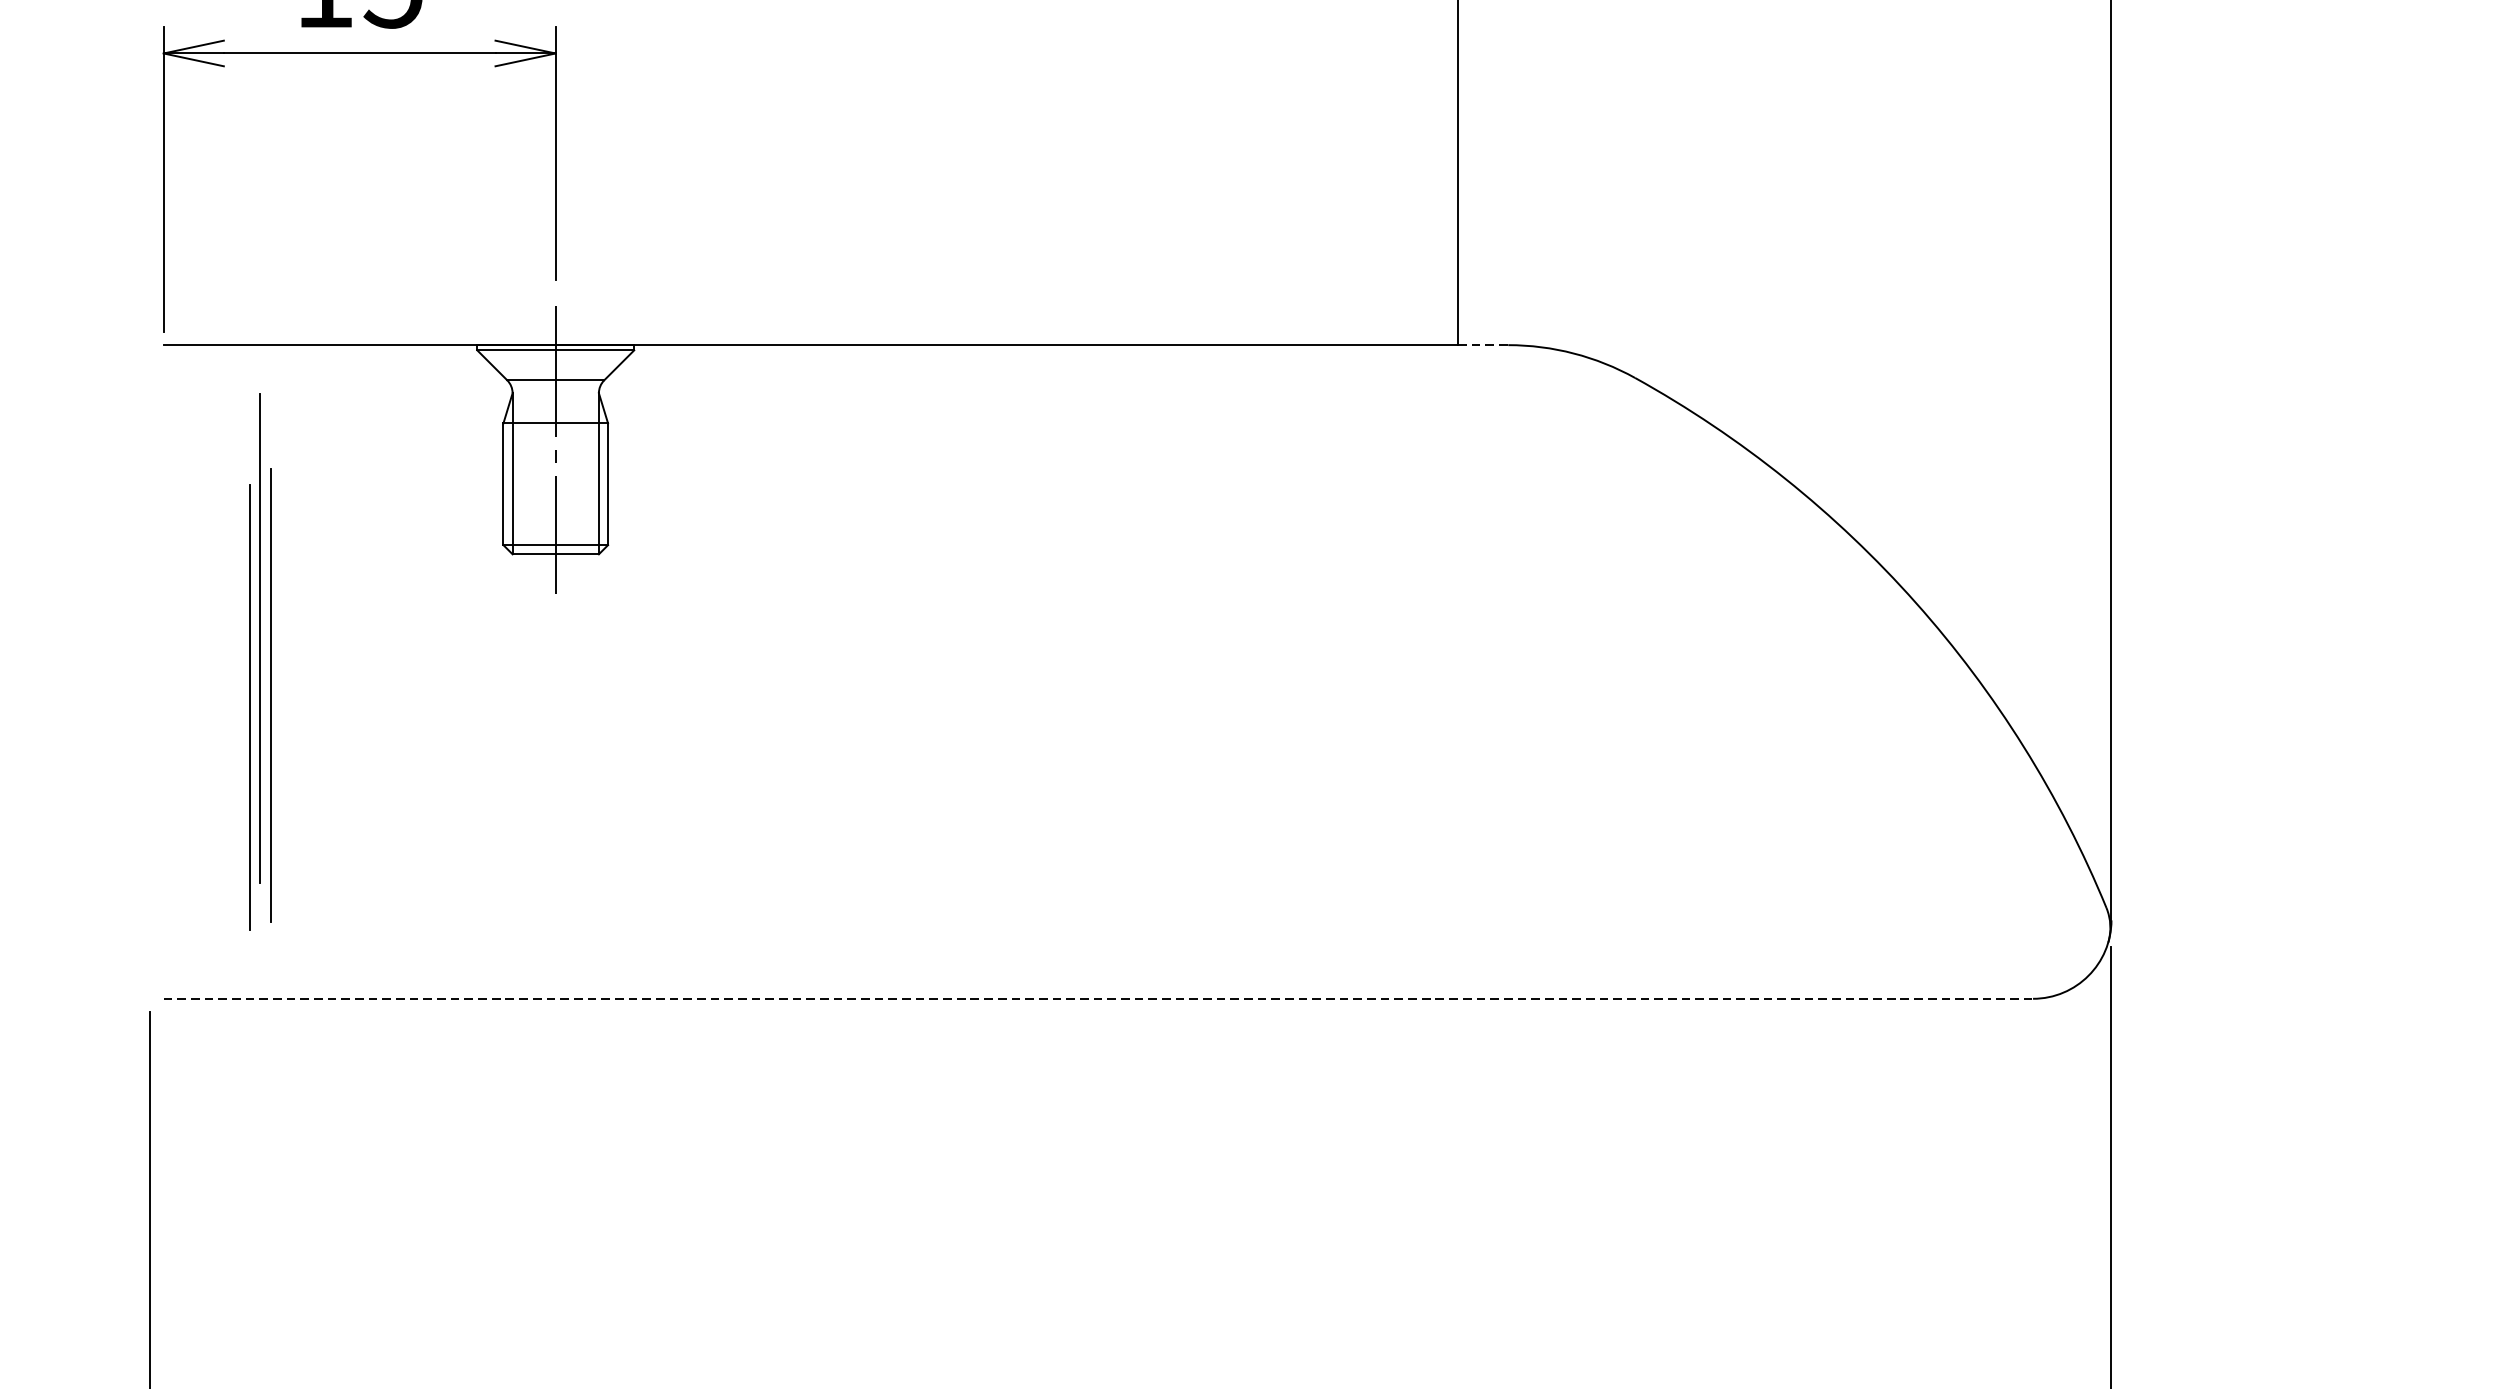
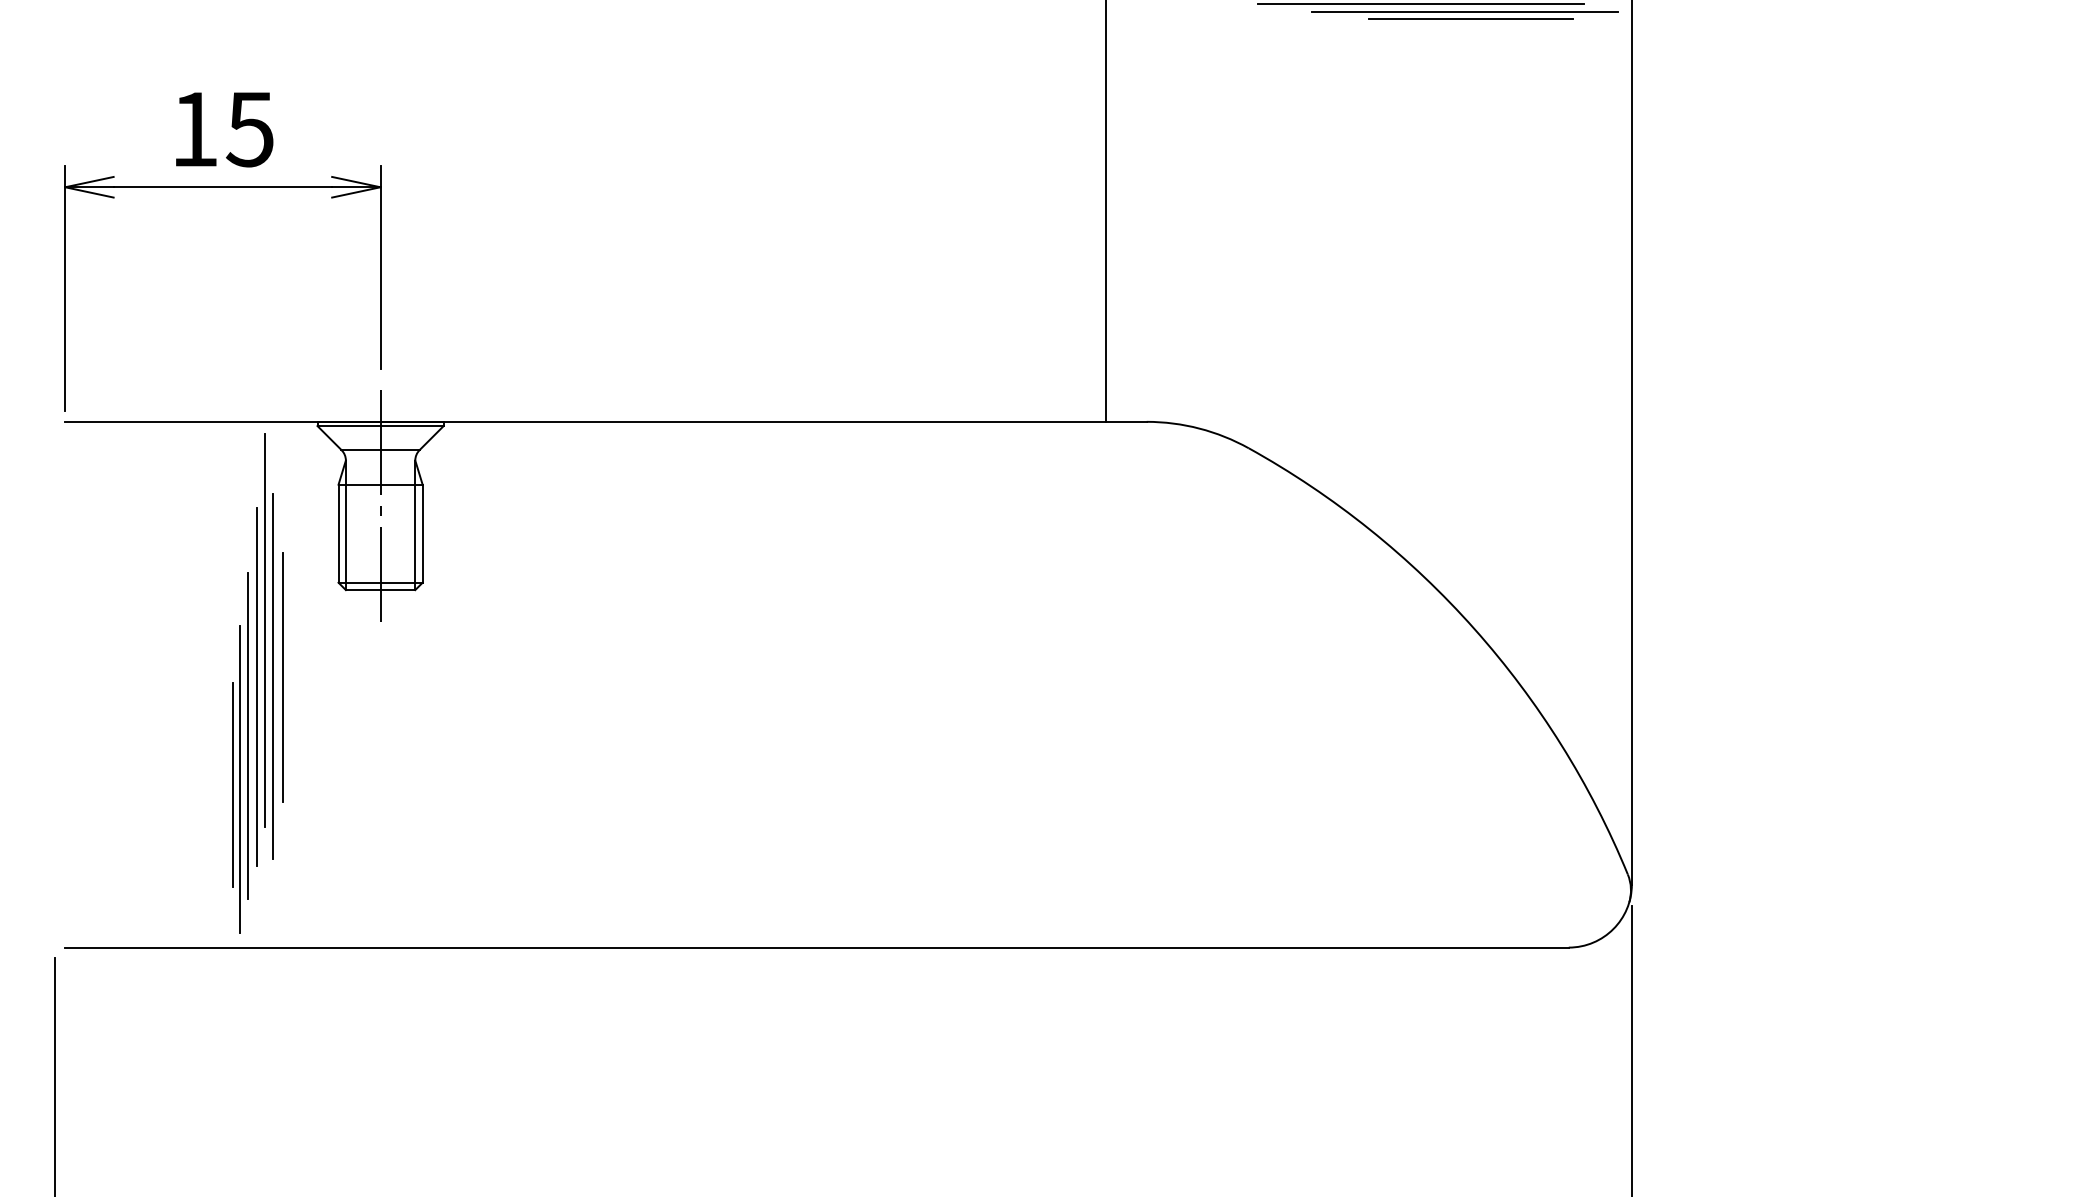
line: (1483, 344) -> (1126, 421), dashed -> solid
part: (259, 661) -> (264, 649), moved
line: (435, 662) -> (283, 677), added
line: (391, 735) -> (248, 735), added
line: (380, 789) -> (239, 779), added
line: (372, 797) -> (233, 785), added
line: (1097, 998) -> (816, 947), dashed -> solid

